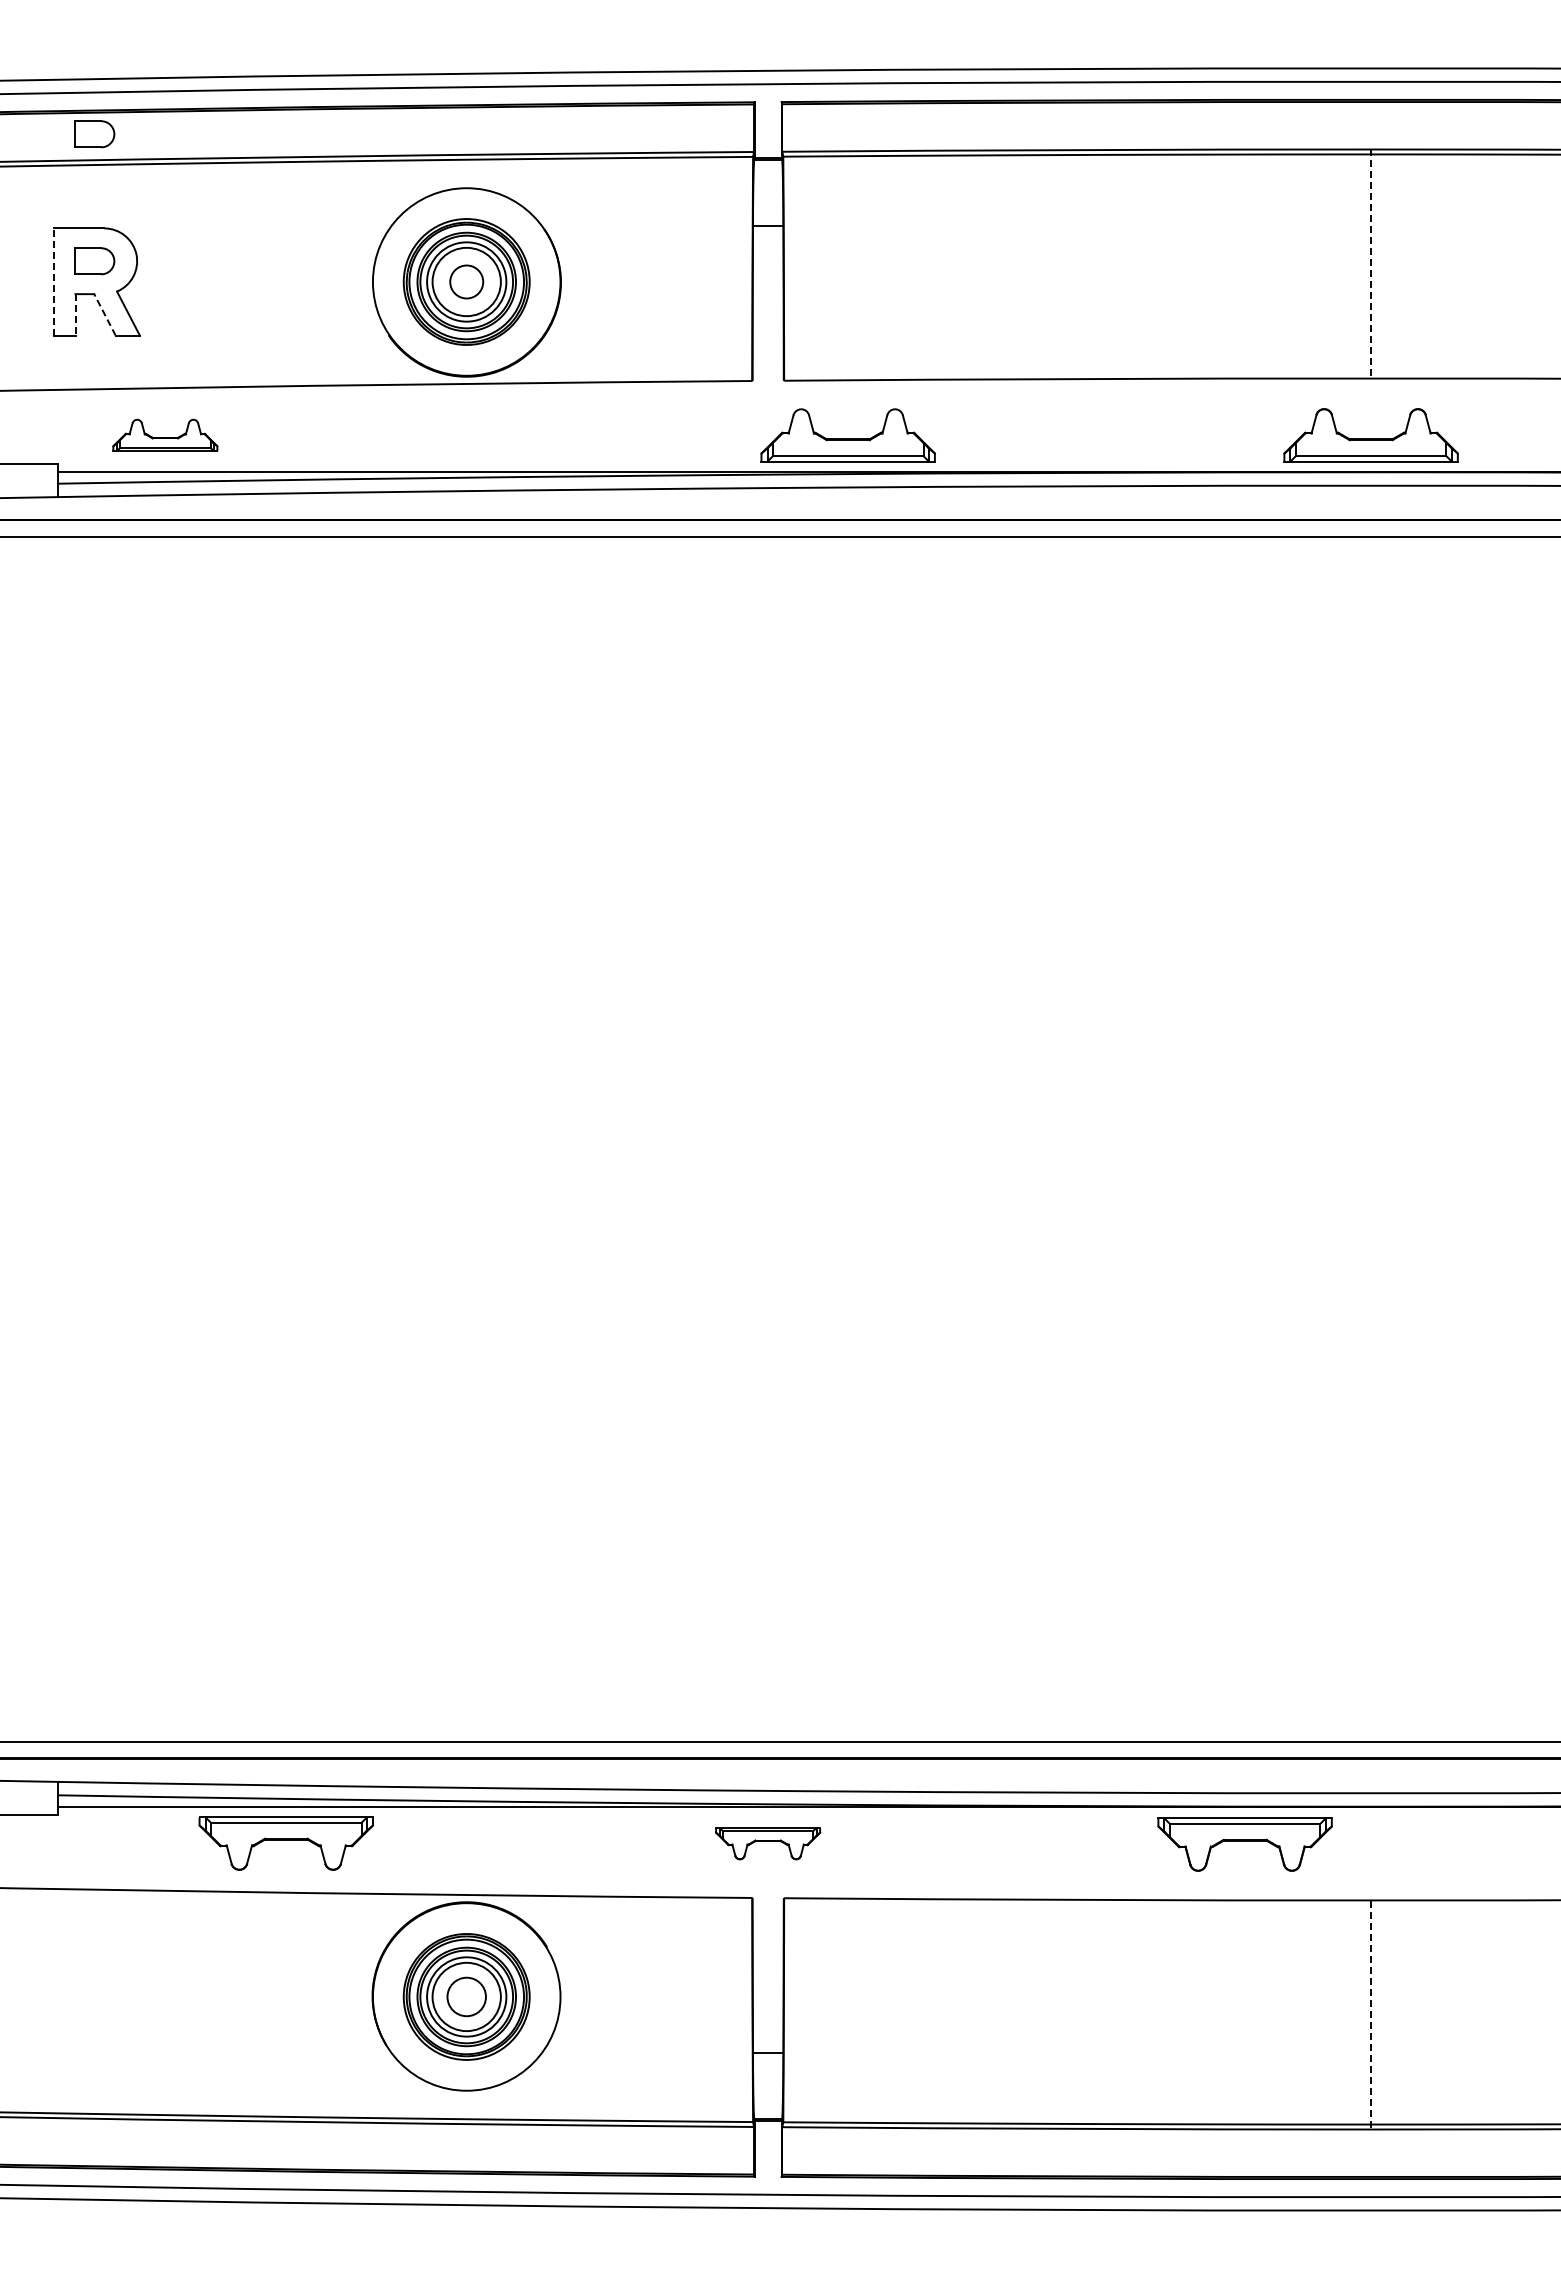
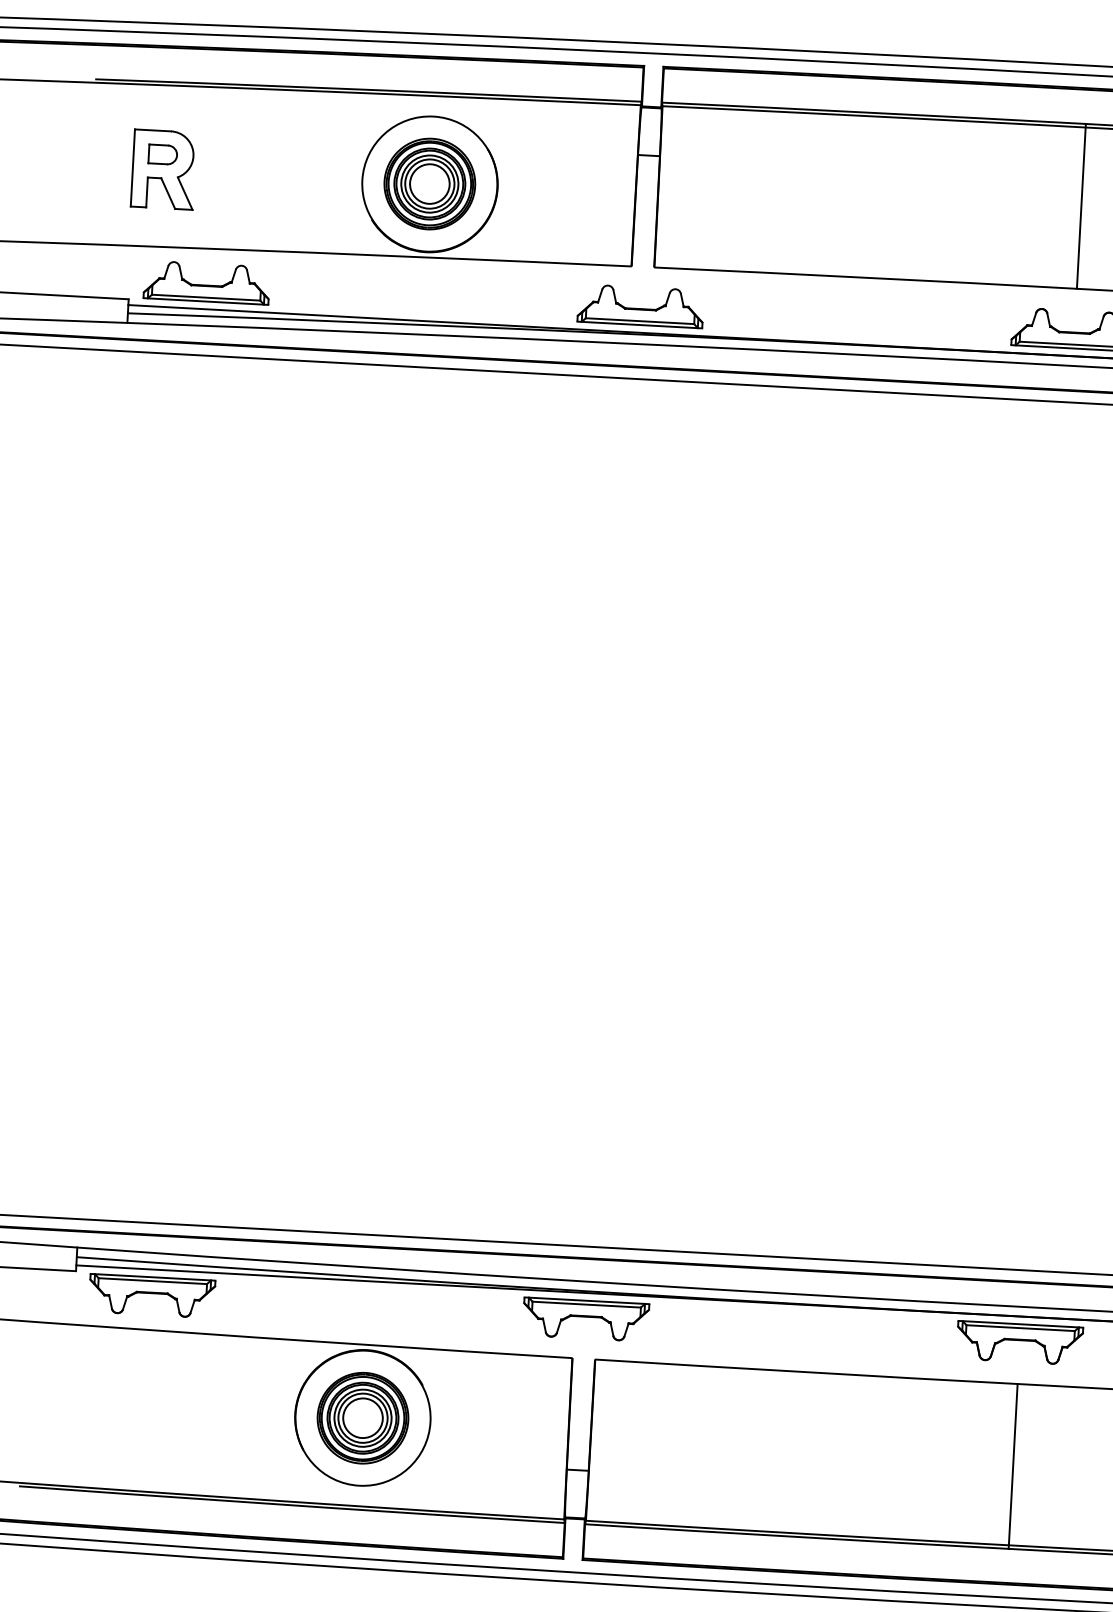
part: (94, 134) -> (167, 63), removed
line: (1371, 264) -> (1081, 206), dashed -> solid
circle: (466, 281) -> (429, 183), size x1.67
line: (54, 282) -> (133, 168), dashed -> solid
line: (75, 314) -> (147, 192), dashed -> solid
line: (104, 314) -> (167, 193), dashed -> solid
part: (165, 435) -> (207, 282), size x1.67
part: (847, 435) -> (640, 306), moved
part: (286, 1843) -> (152, 1296), moved
part: (767, 1843) -> (585, 1319), size x1.67
part: (1244, 1844) -> (1019, 1343), moved
circle: (466, 1996) -> (362, 1417), size x1.43
line: (1371, 2015) -> (1013, 1466), dashed -> solid

